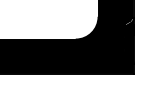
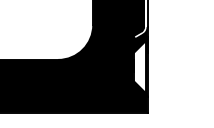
fill: (128, 44) -> (139, 67), removed

